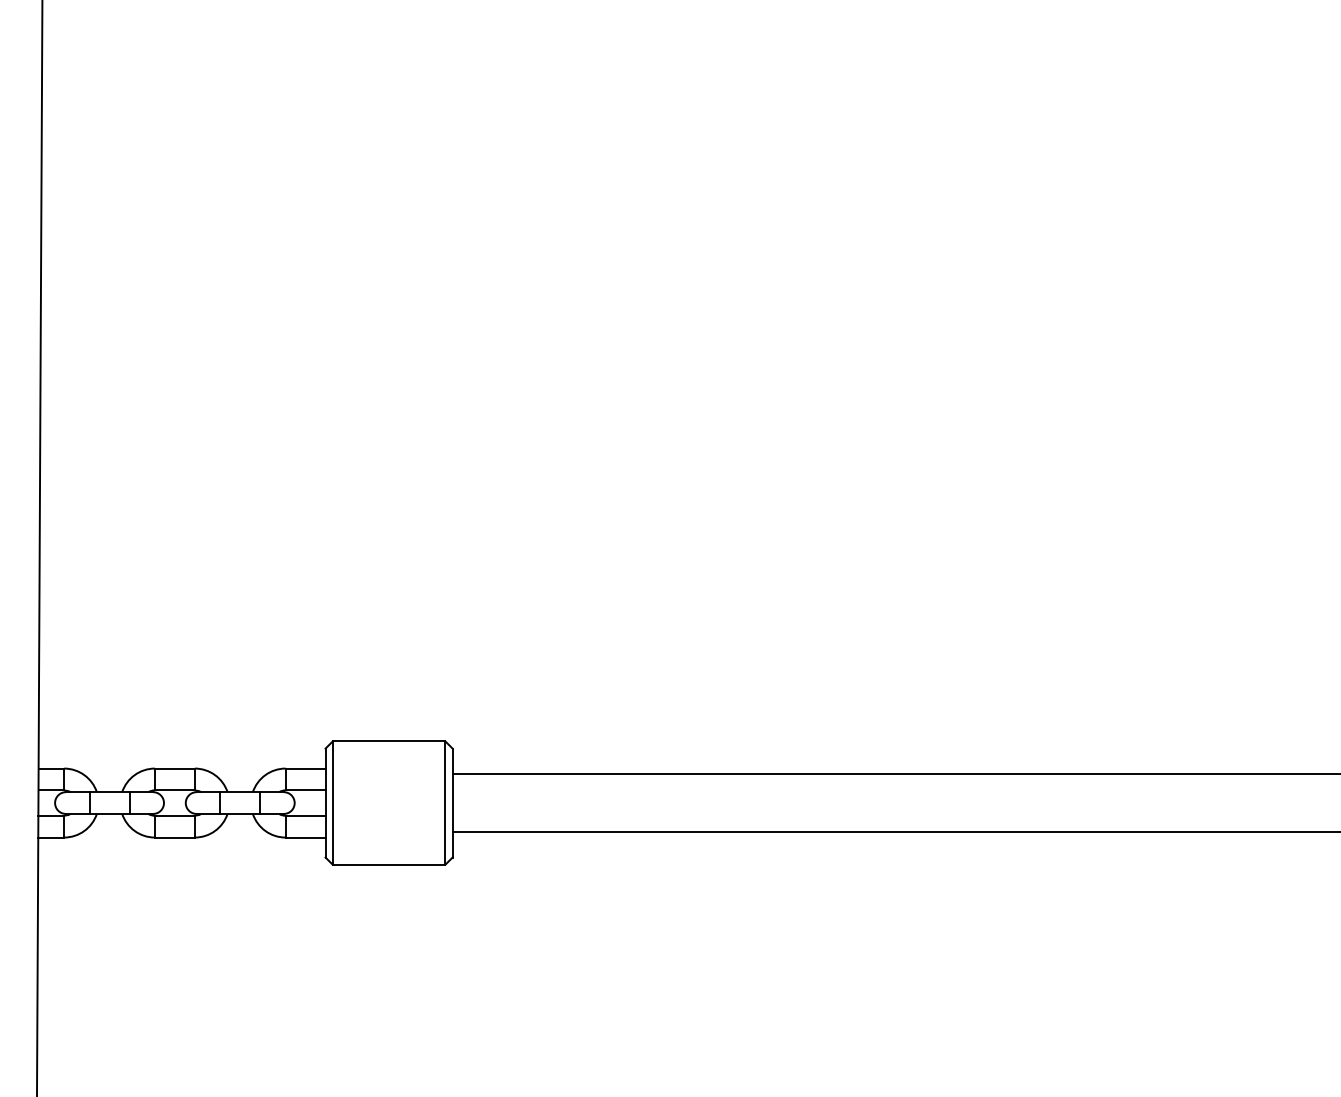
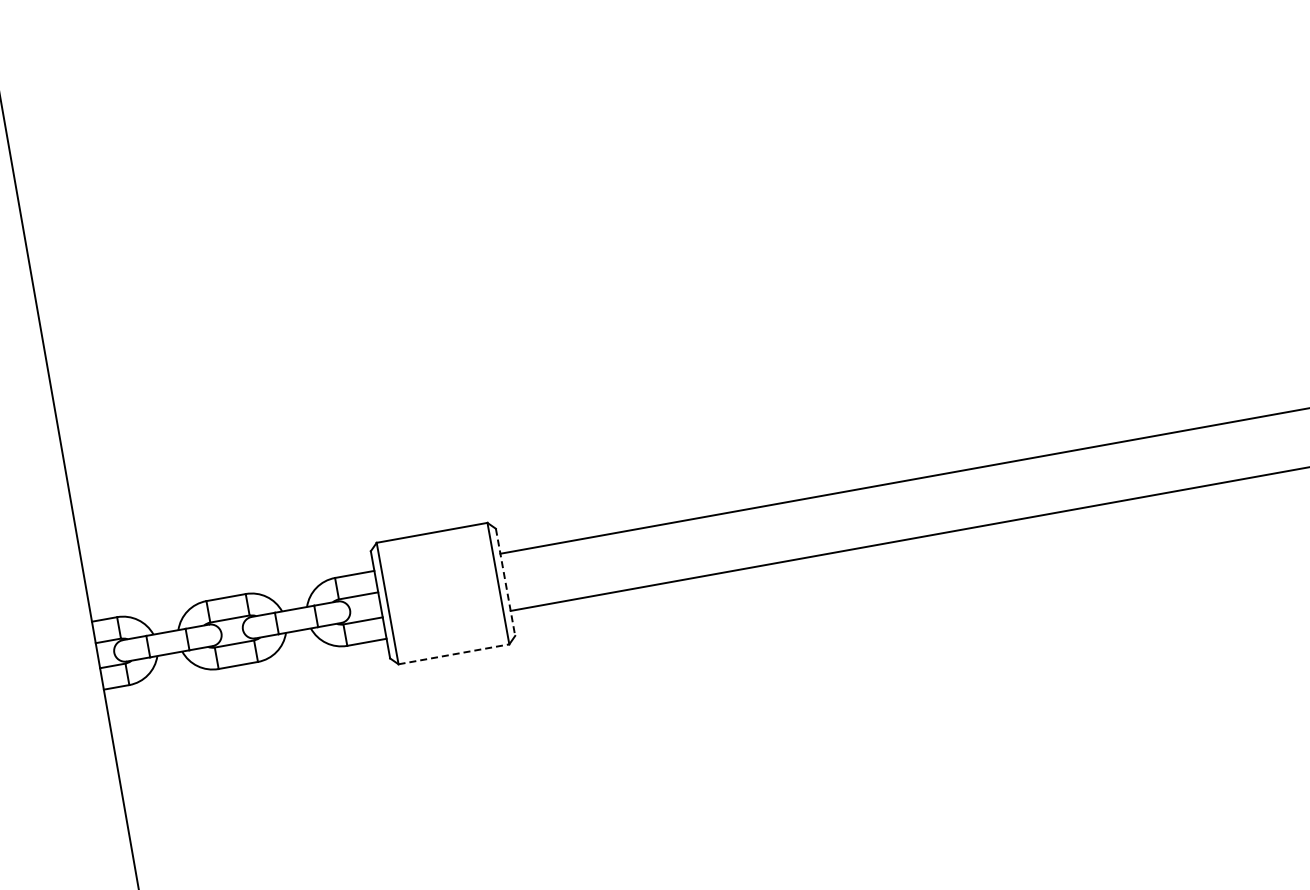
line: (452, 803) -> (505, 582), solid -> dashed
line: (389, 864) -> (454, 653), solid -> dashed

